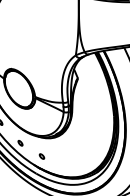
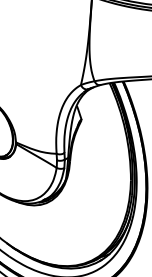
part: (41, 156) -> (18, 231), removed

